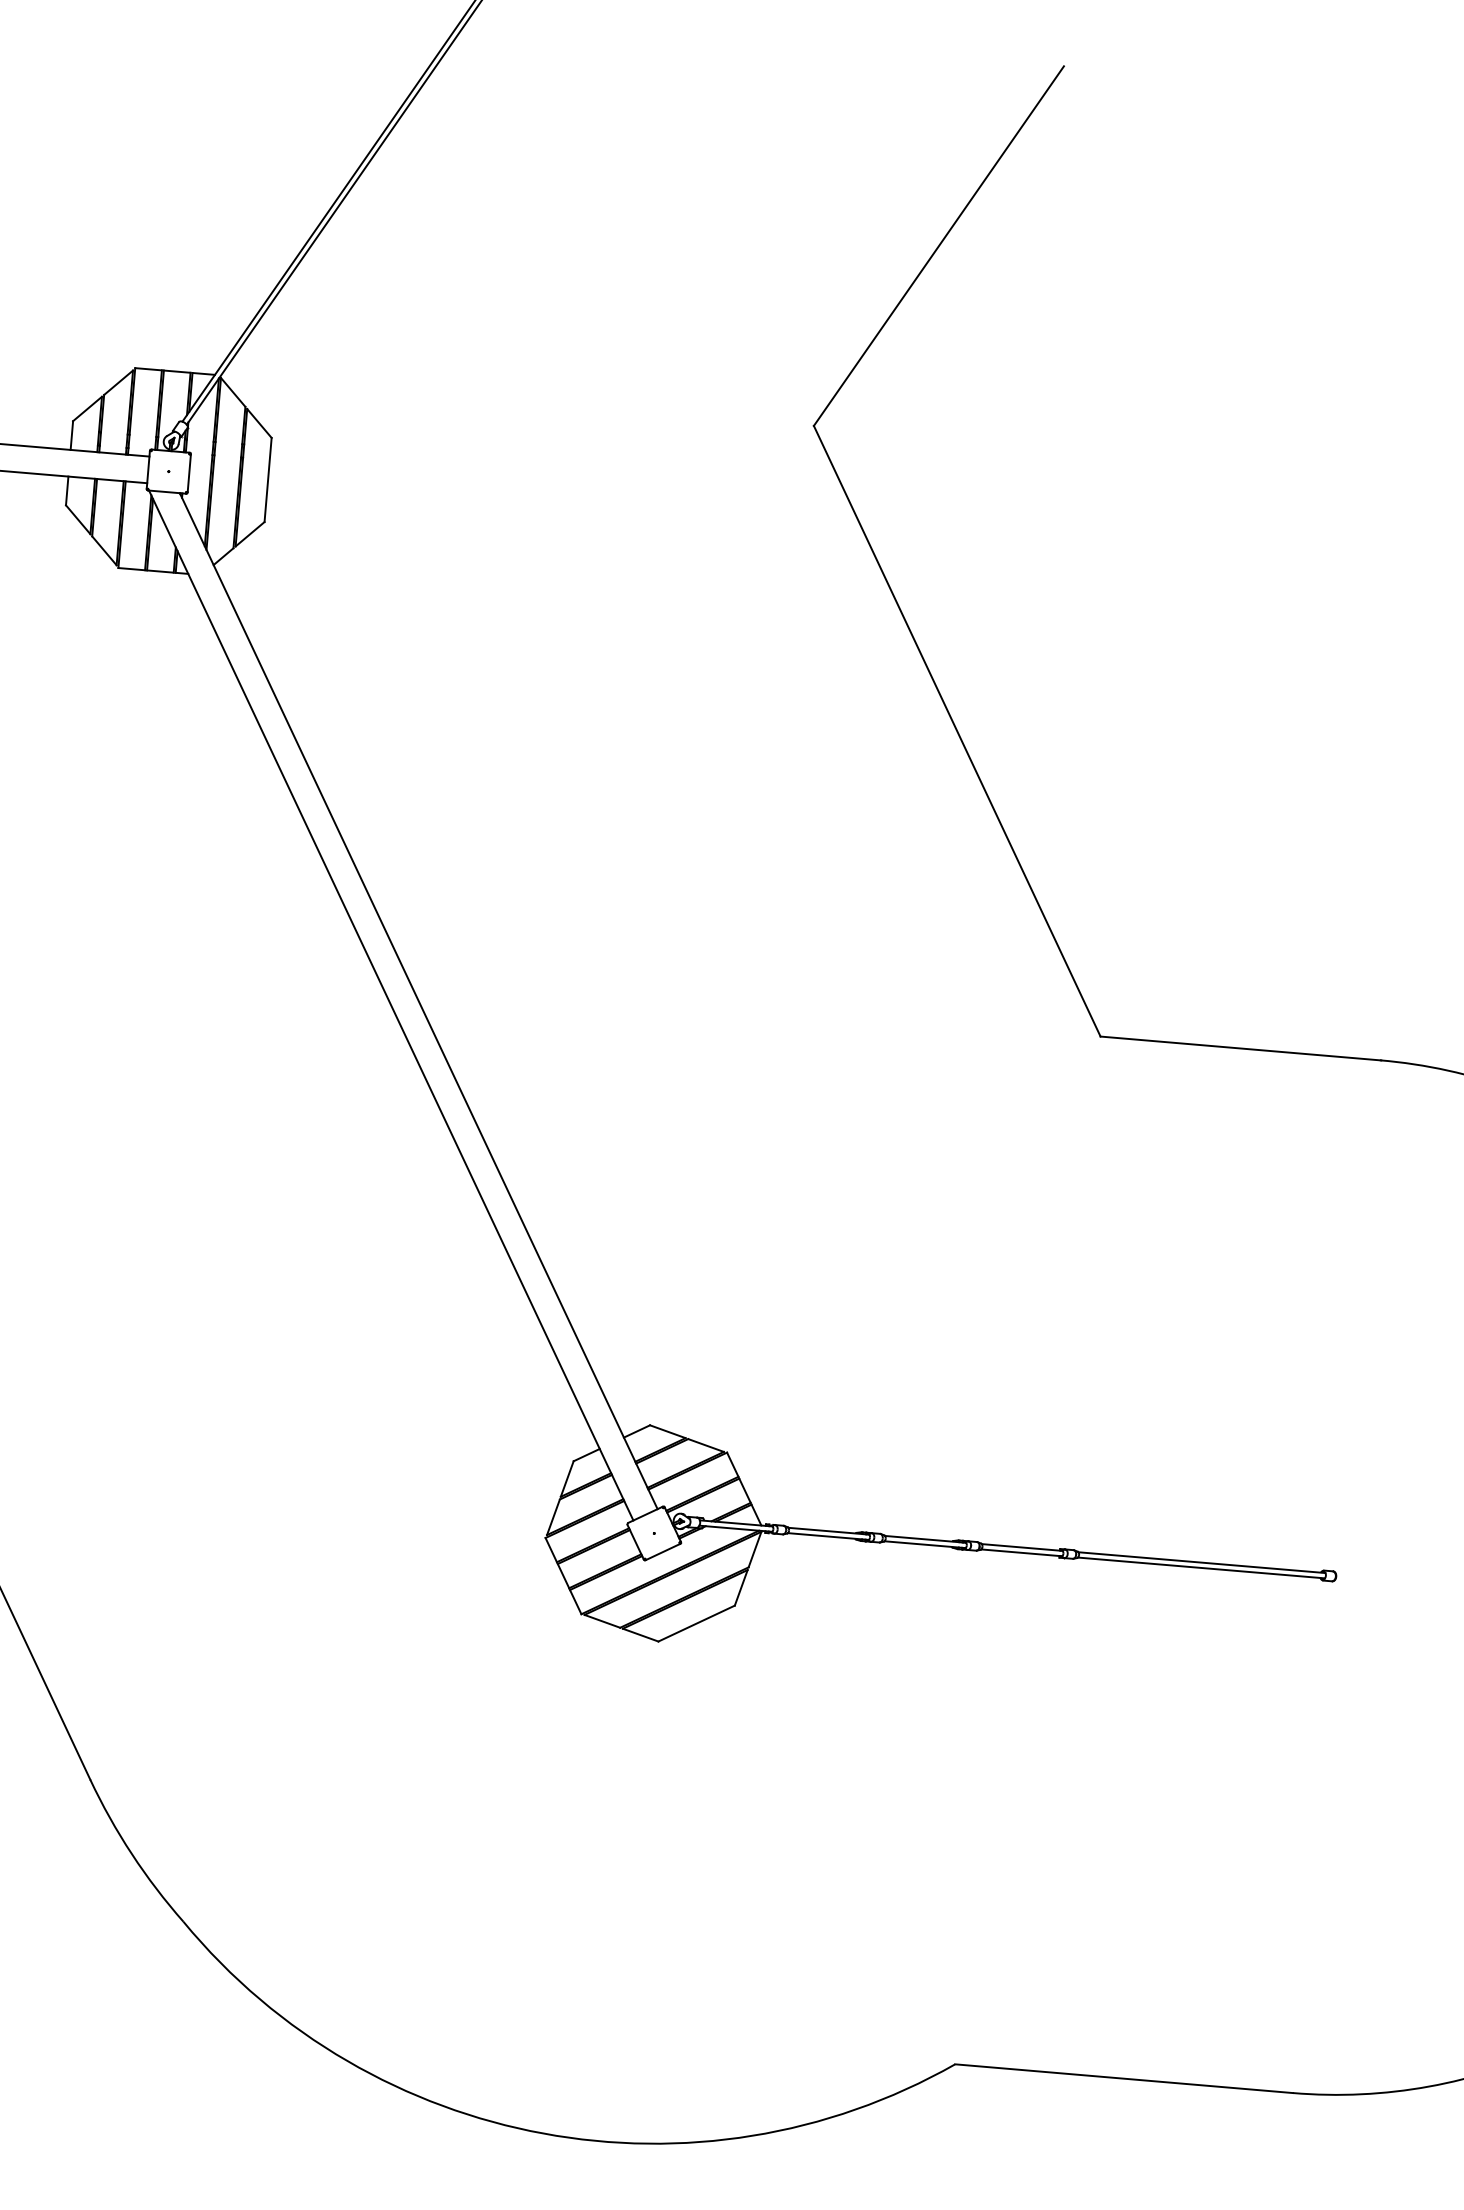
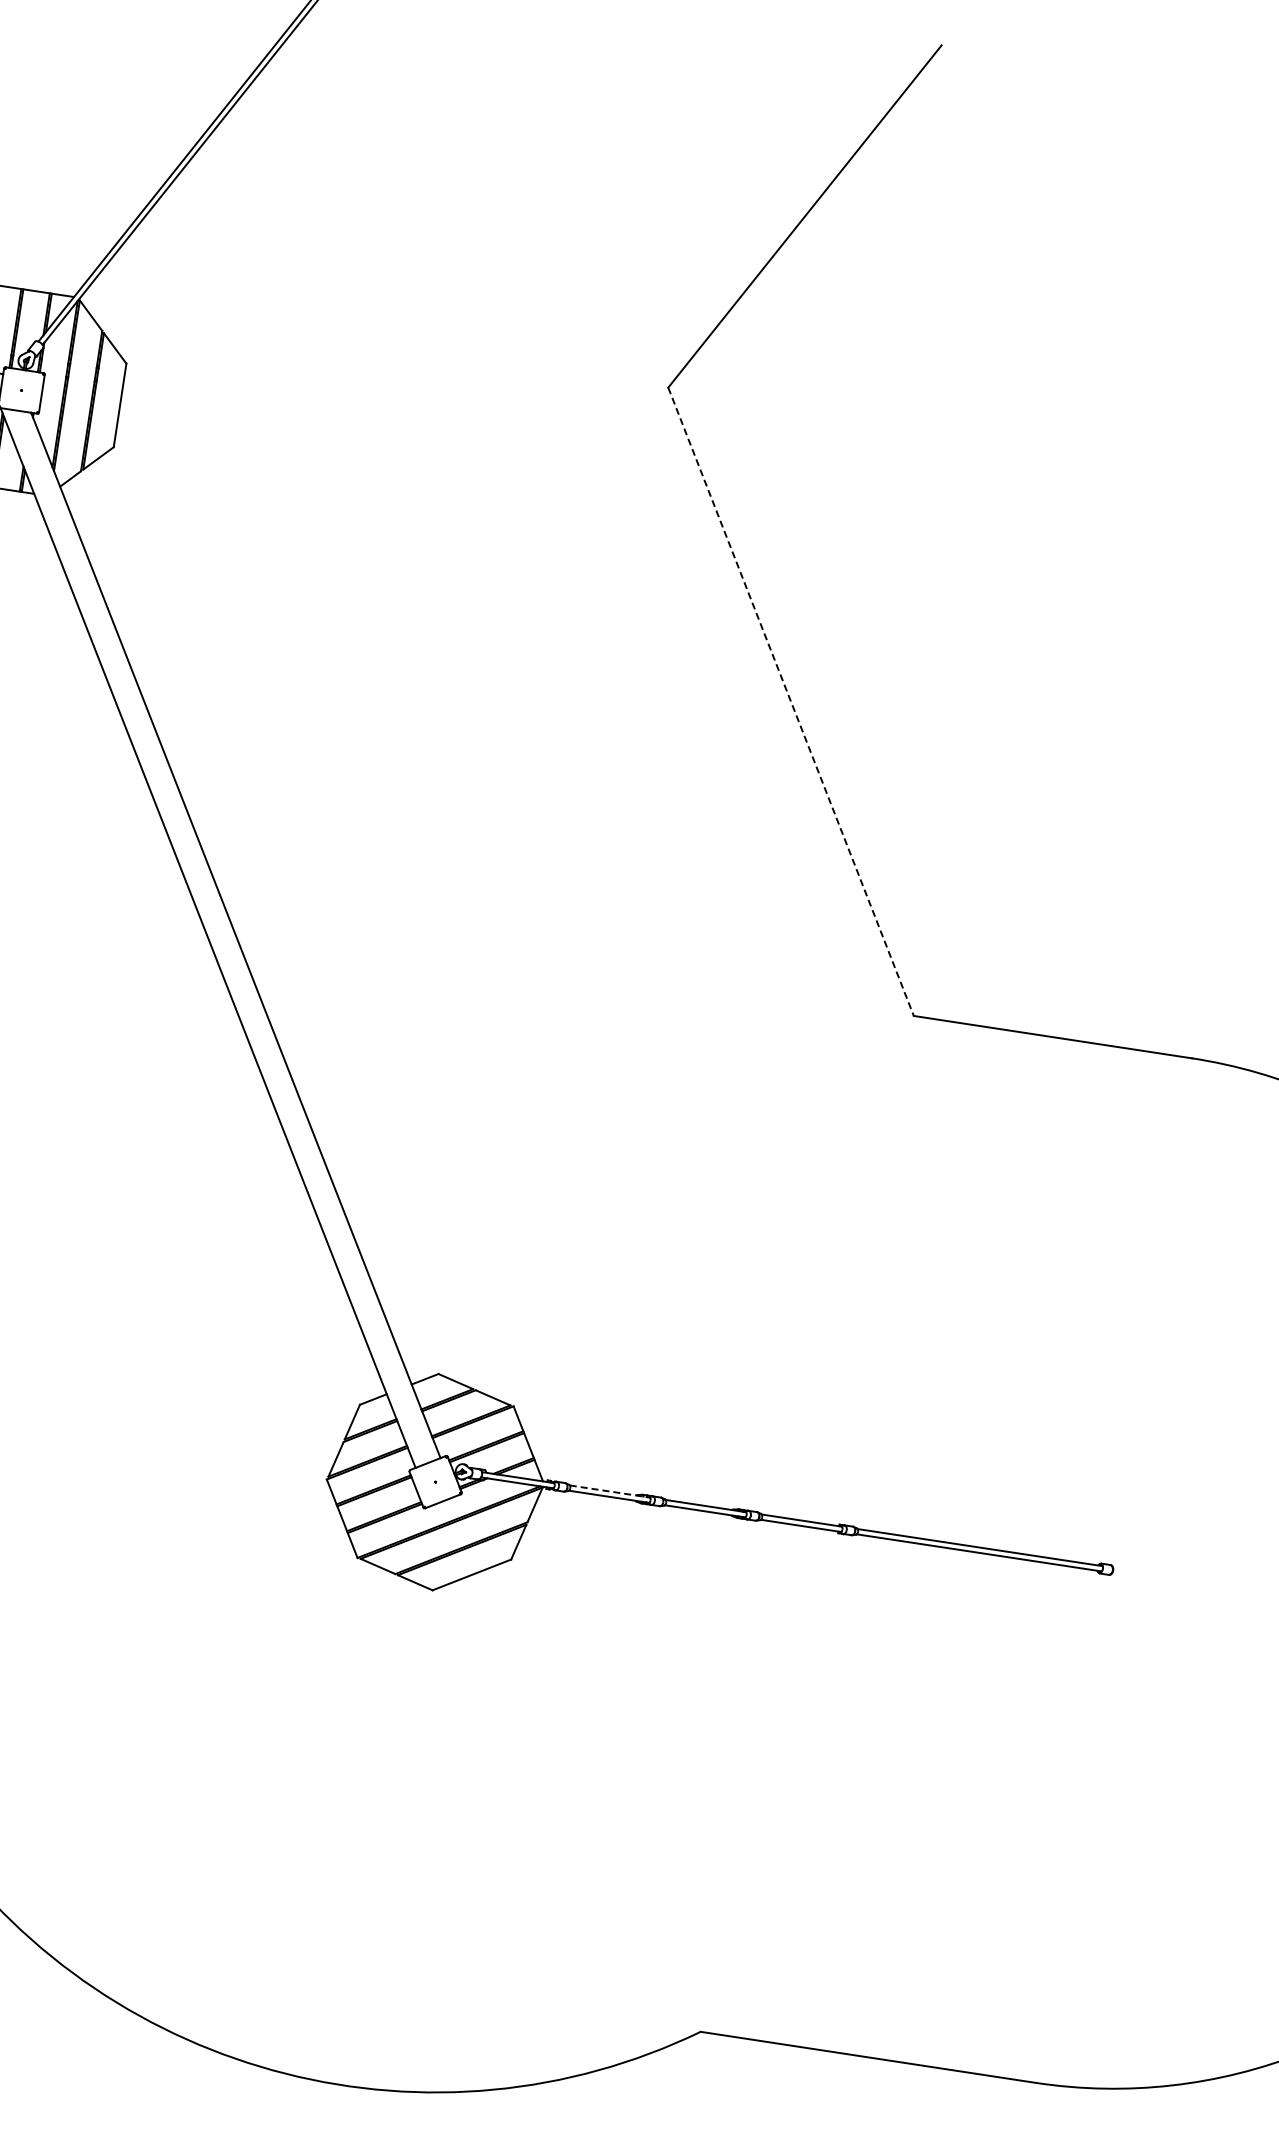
line: (957, 731) -> (791, 702), solid -> dashed
line: (828, 1531) -> (609, 1491), solid -> dashed

